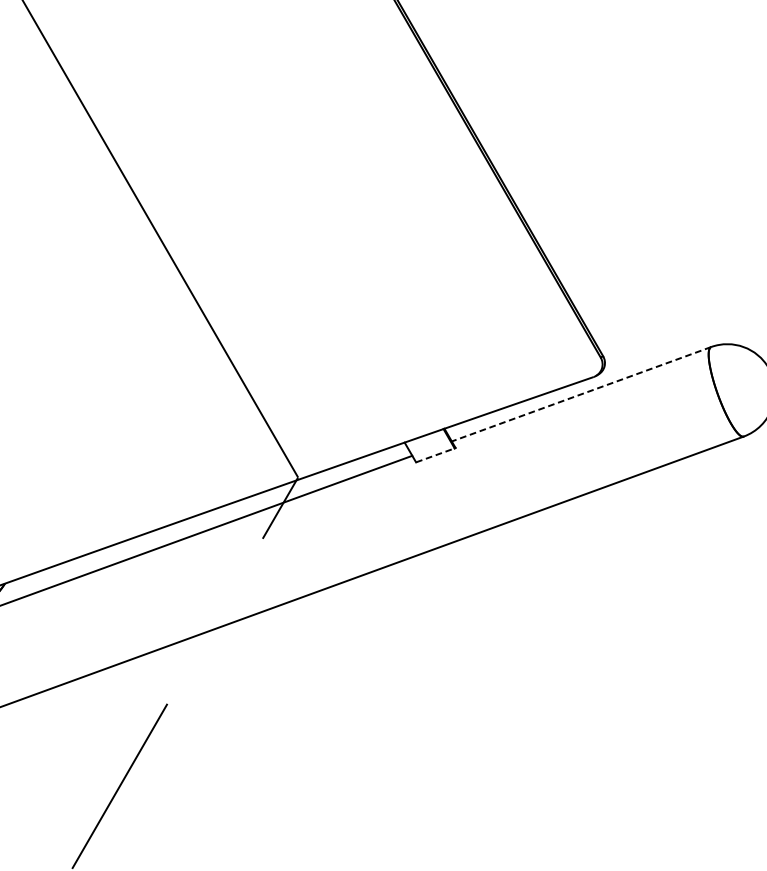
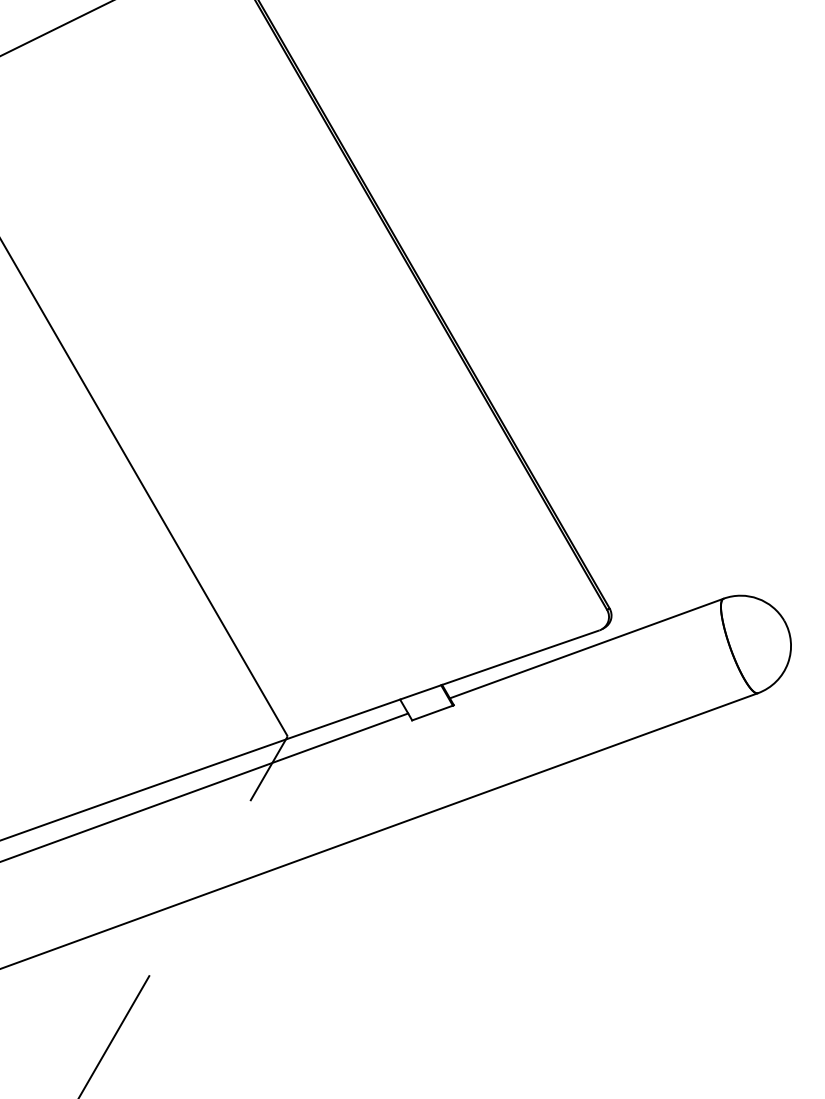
line: (581, 394) -> (586, 648), dashed -> solid
line: (435, 455) -> (432, 713), dashed -> solid

